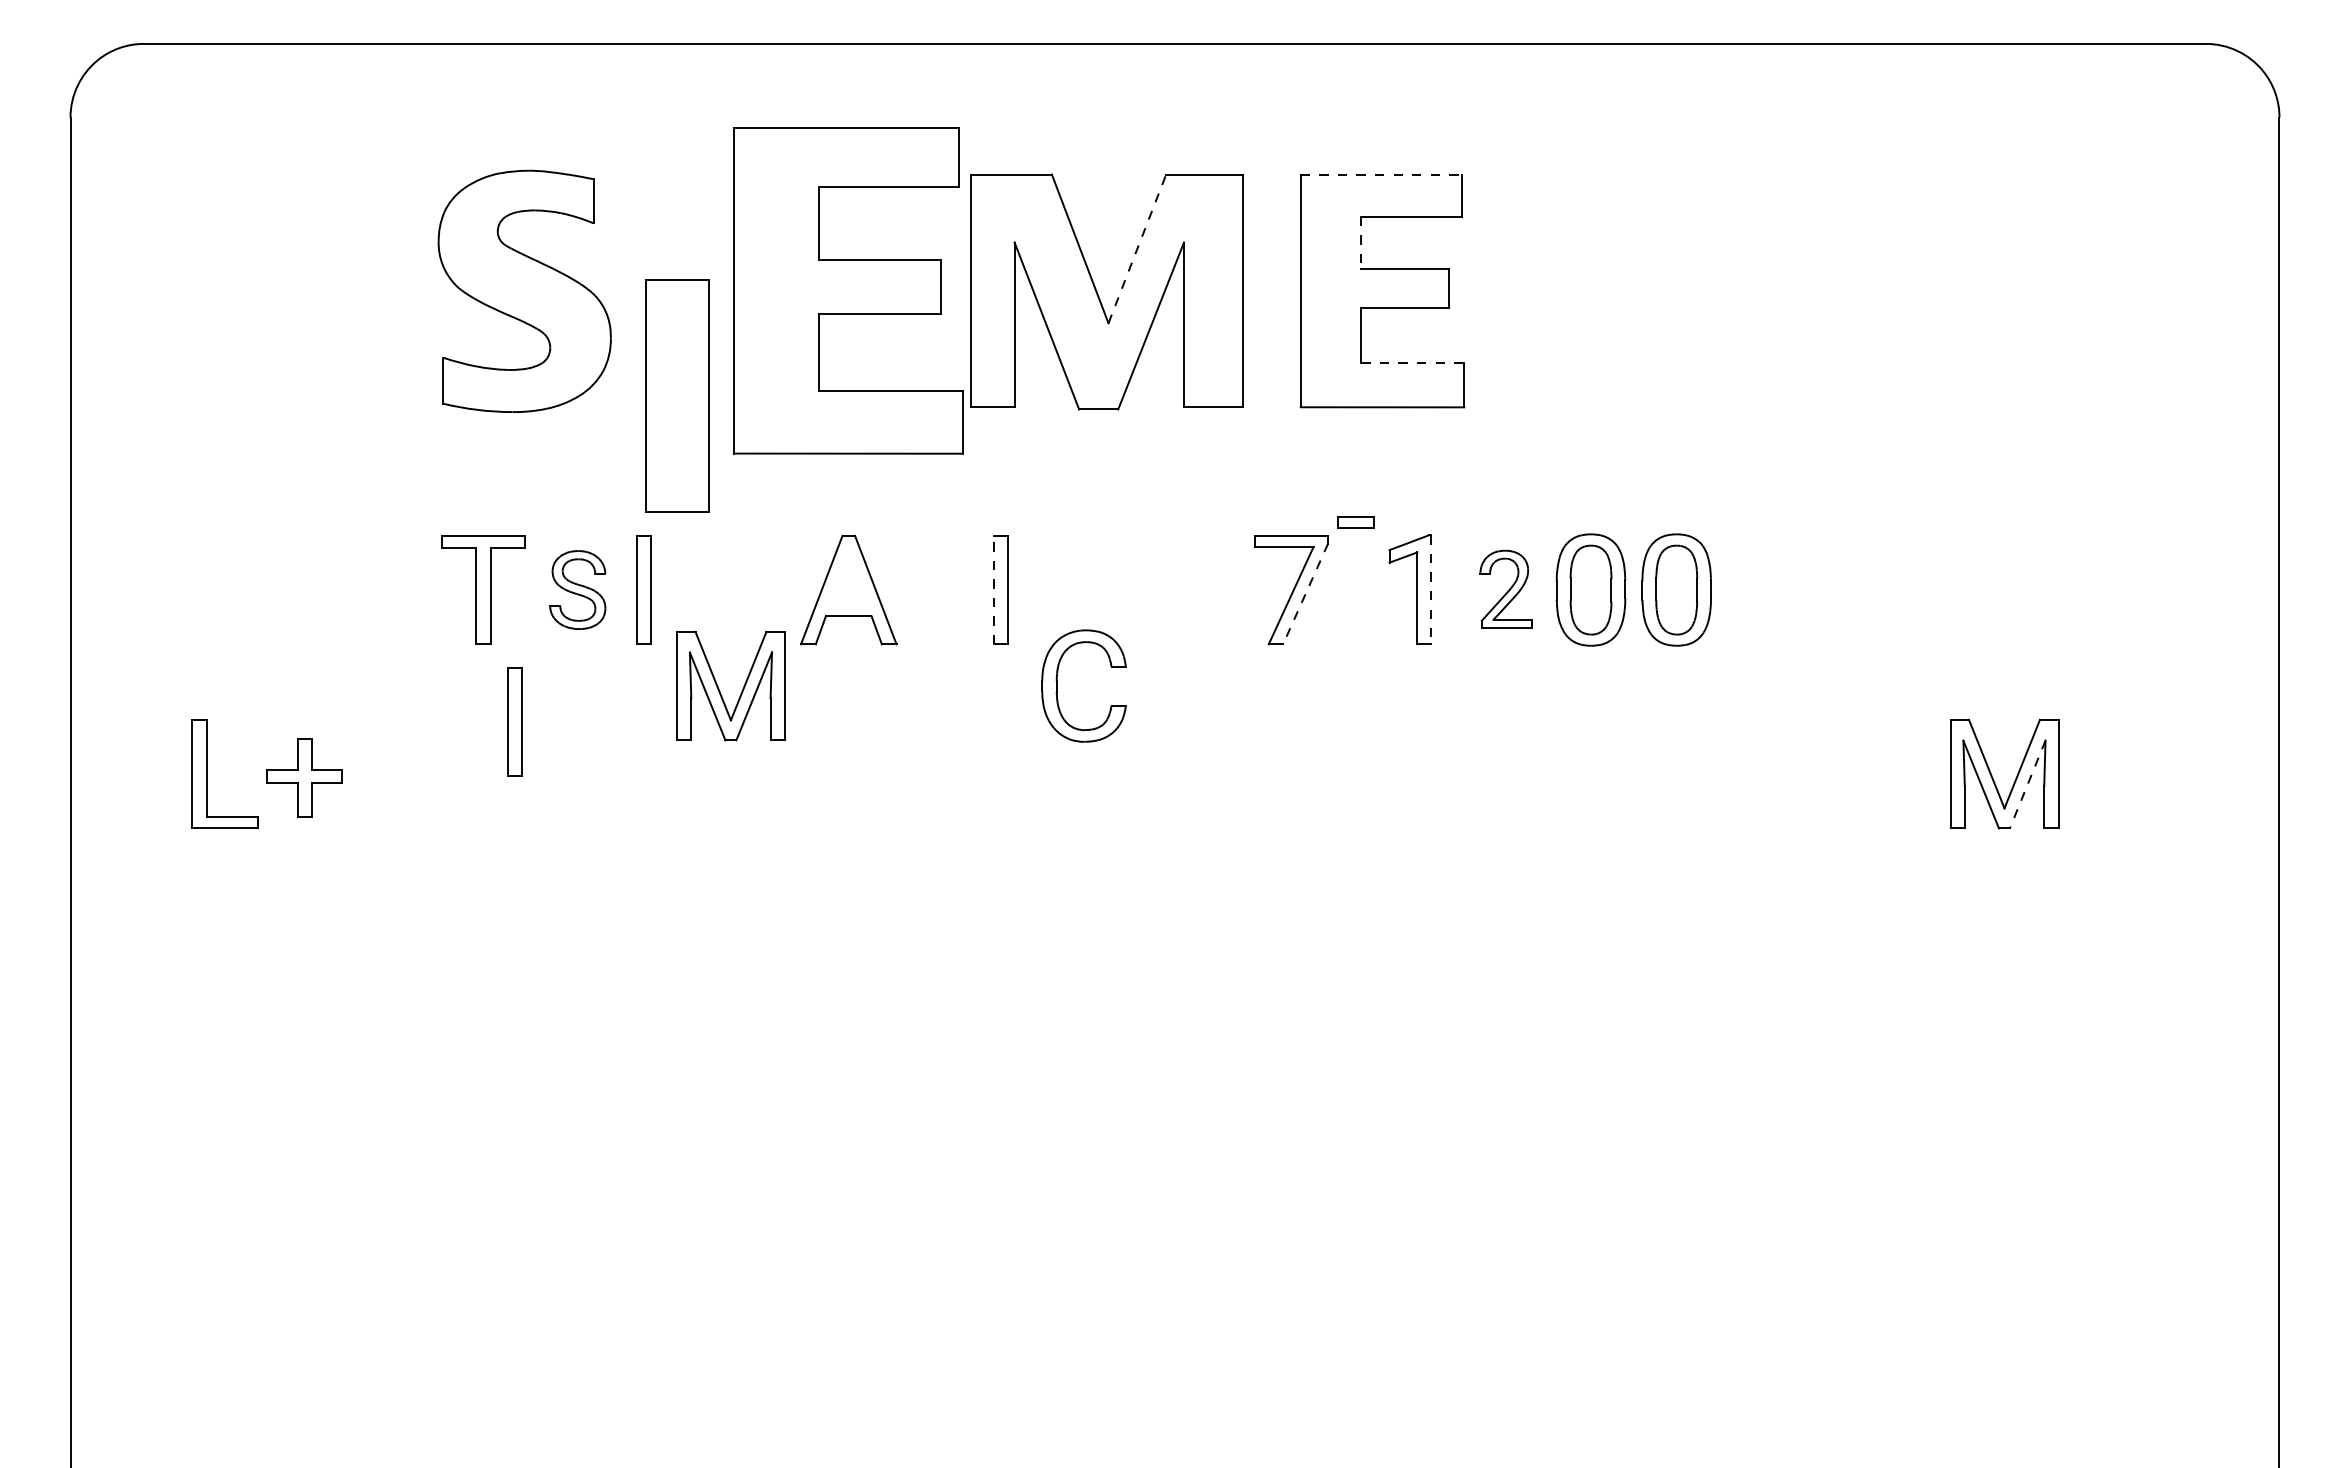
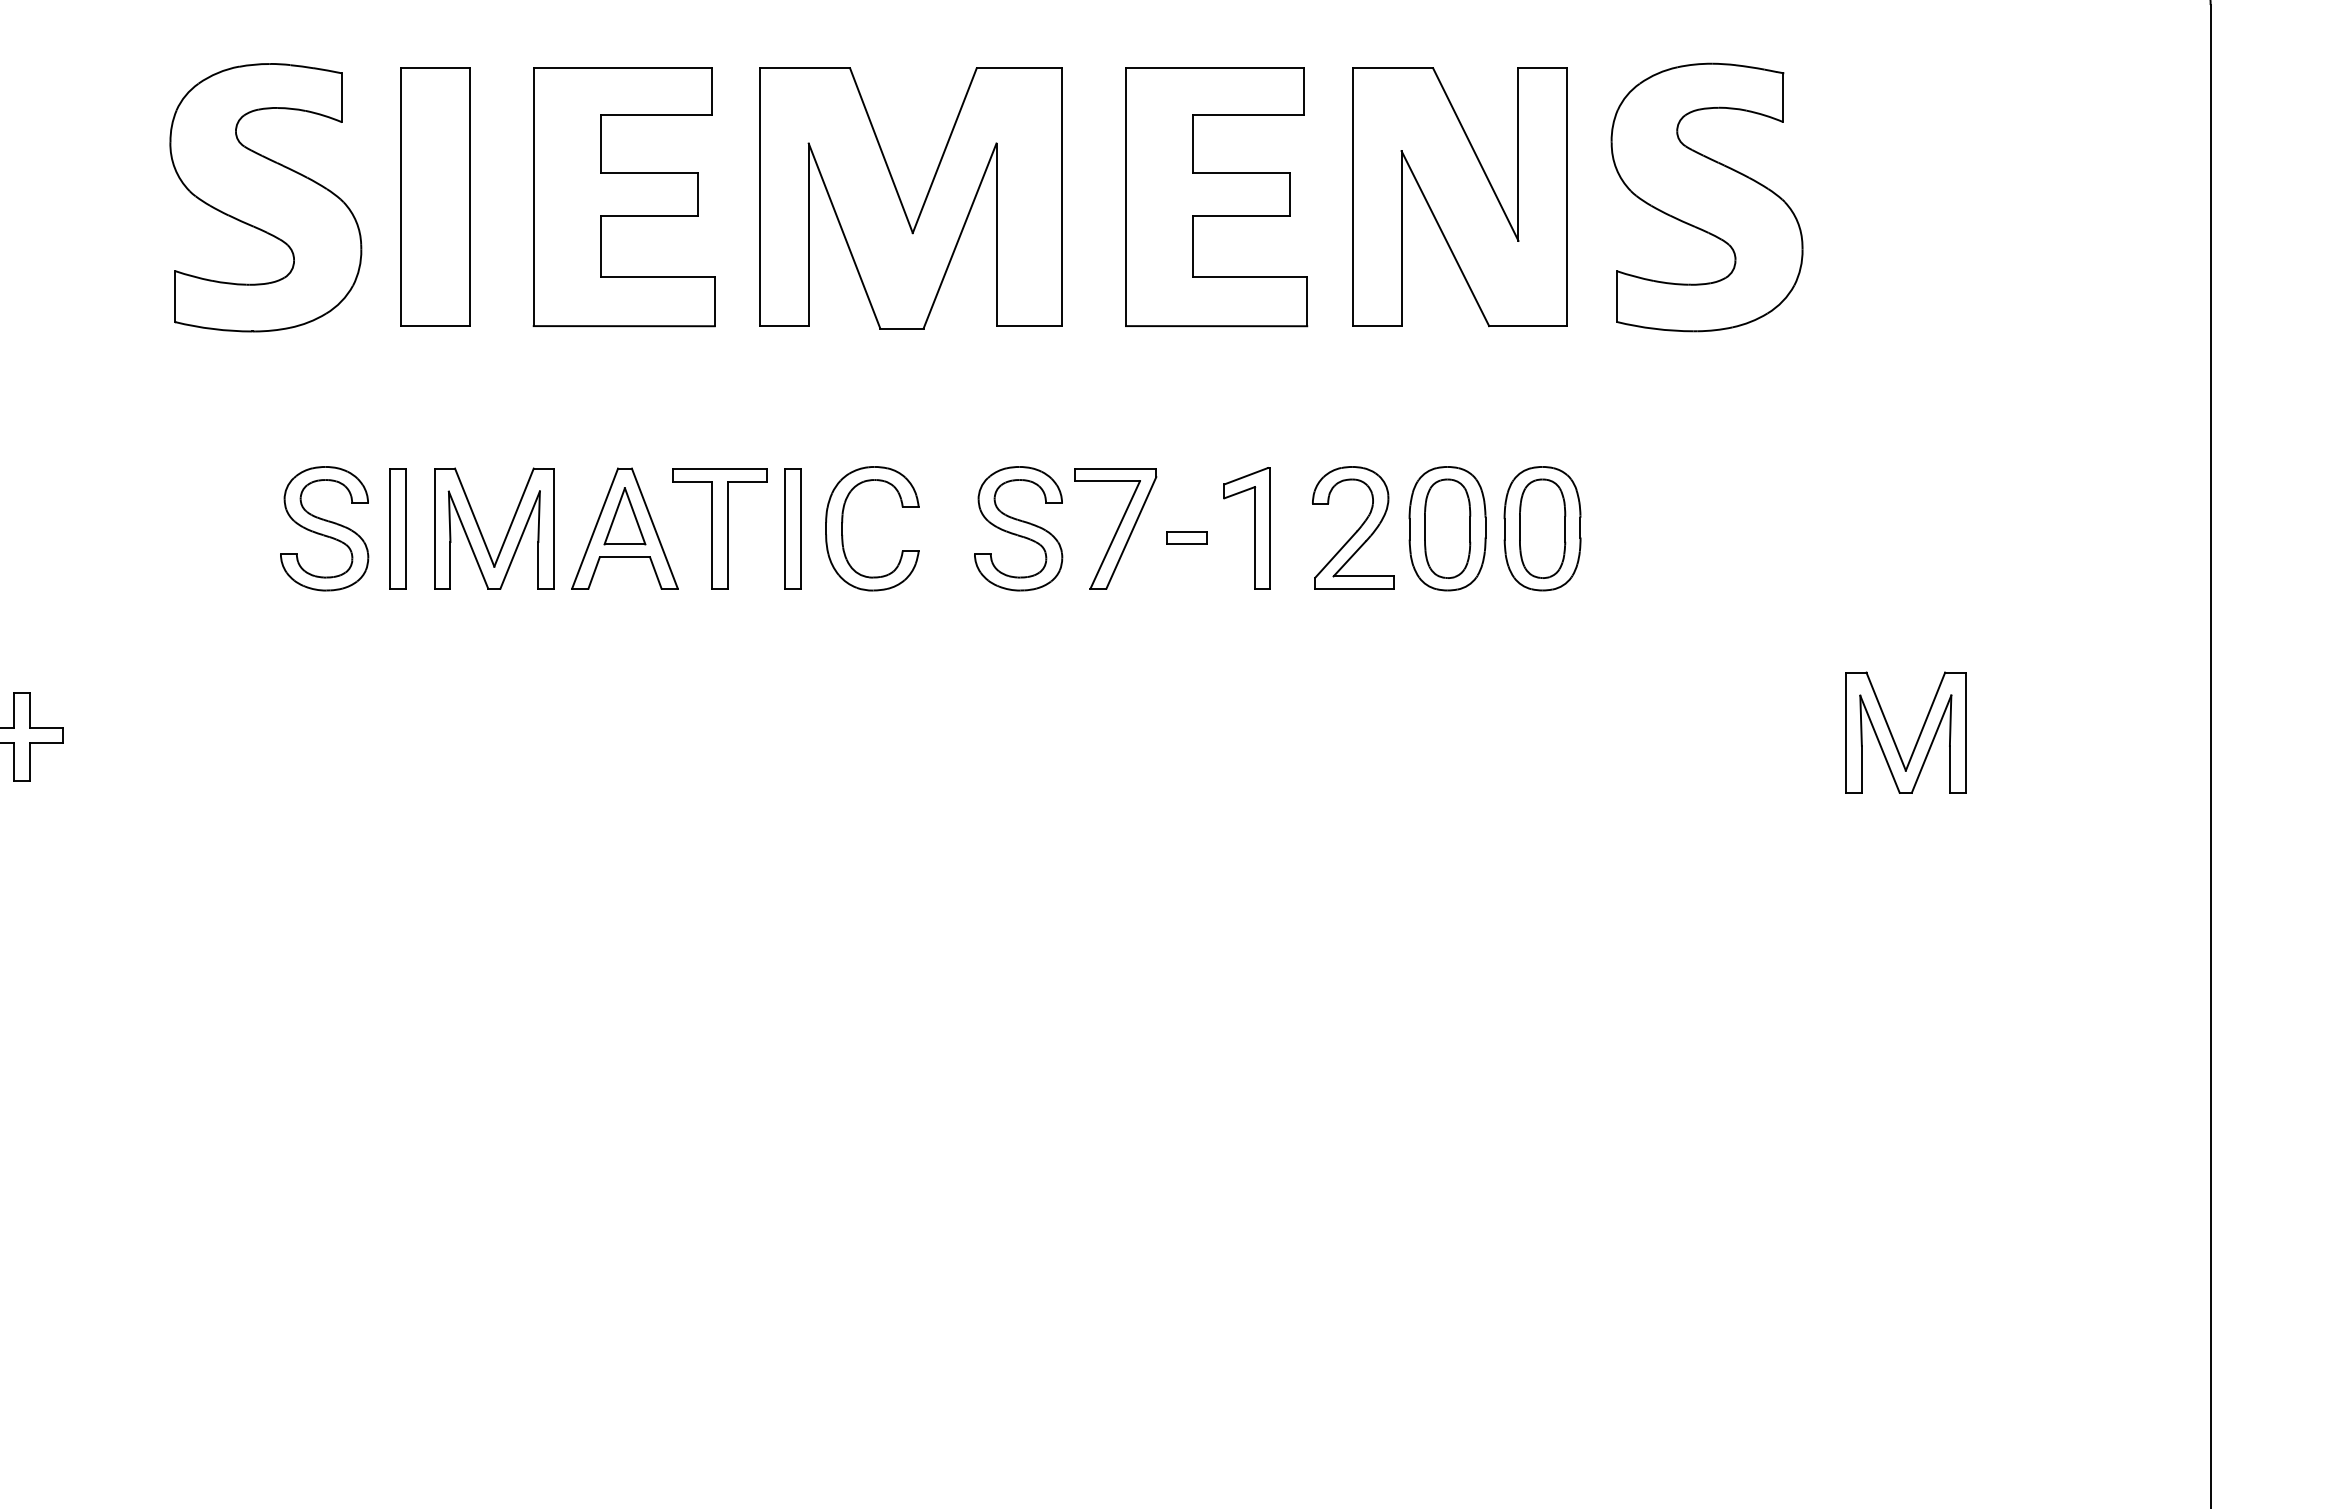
line: (1381, 174) -> (1215, 68), dashed -> solid
line: (1361, 243) -> (1193, 144), dashed -> solid
line: (1137, 248) -> (944, 150), dashed -> solid
part: (1601, 290) -> (1459, 196), added
part: (1825, 290) -> (1707, 196), added
part: (847, 291) -> (623, 197), size x0.71
line: (1412, 362) -> (1249, 276), dashed -> solid
part: (677, 395) -> (435, 196), moved
part: (1355, 522) -> (1186, 538), moved
part: (848, 578) -> (624, 515), added
part: (1505, 588) -> (1352, 526), size x1.43
part: (483, 589) -> (719, 528), moved
part: (577, 589) -> (324, 528), size x1.43
line: (993, 589) -> (785, 528), dashed -> solid
part: (1203, 589) -> (1018, 528), added
line: (1431, 589) -> (1270, 528), dashed -> solid
line: (1305, 594) -> (1131, 533), dashed -> solid
part: (1057, 685) -> (842, 528), moved
part: (719, 688) -> (481, 531), moved
part: (514, 721) -> (254, 674), removed
line: (2027, 784) -> (1931, 744), dashed -> solid

